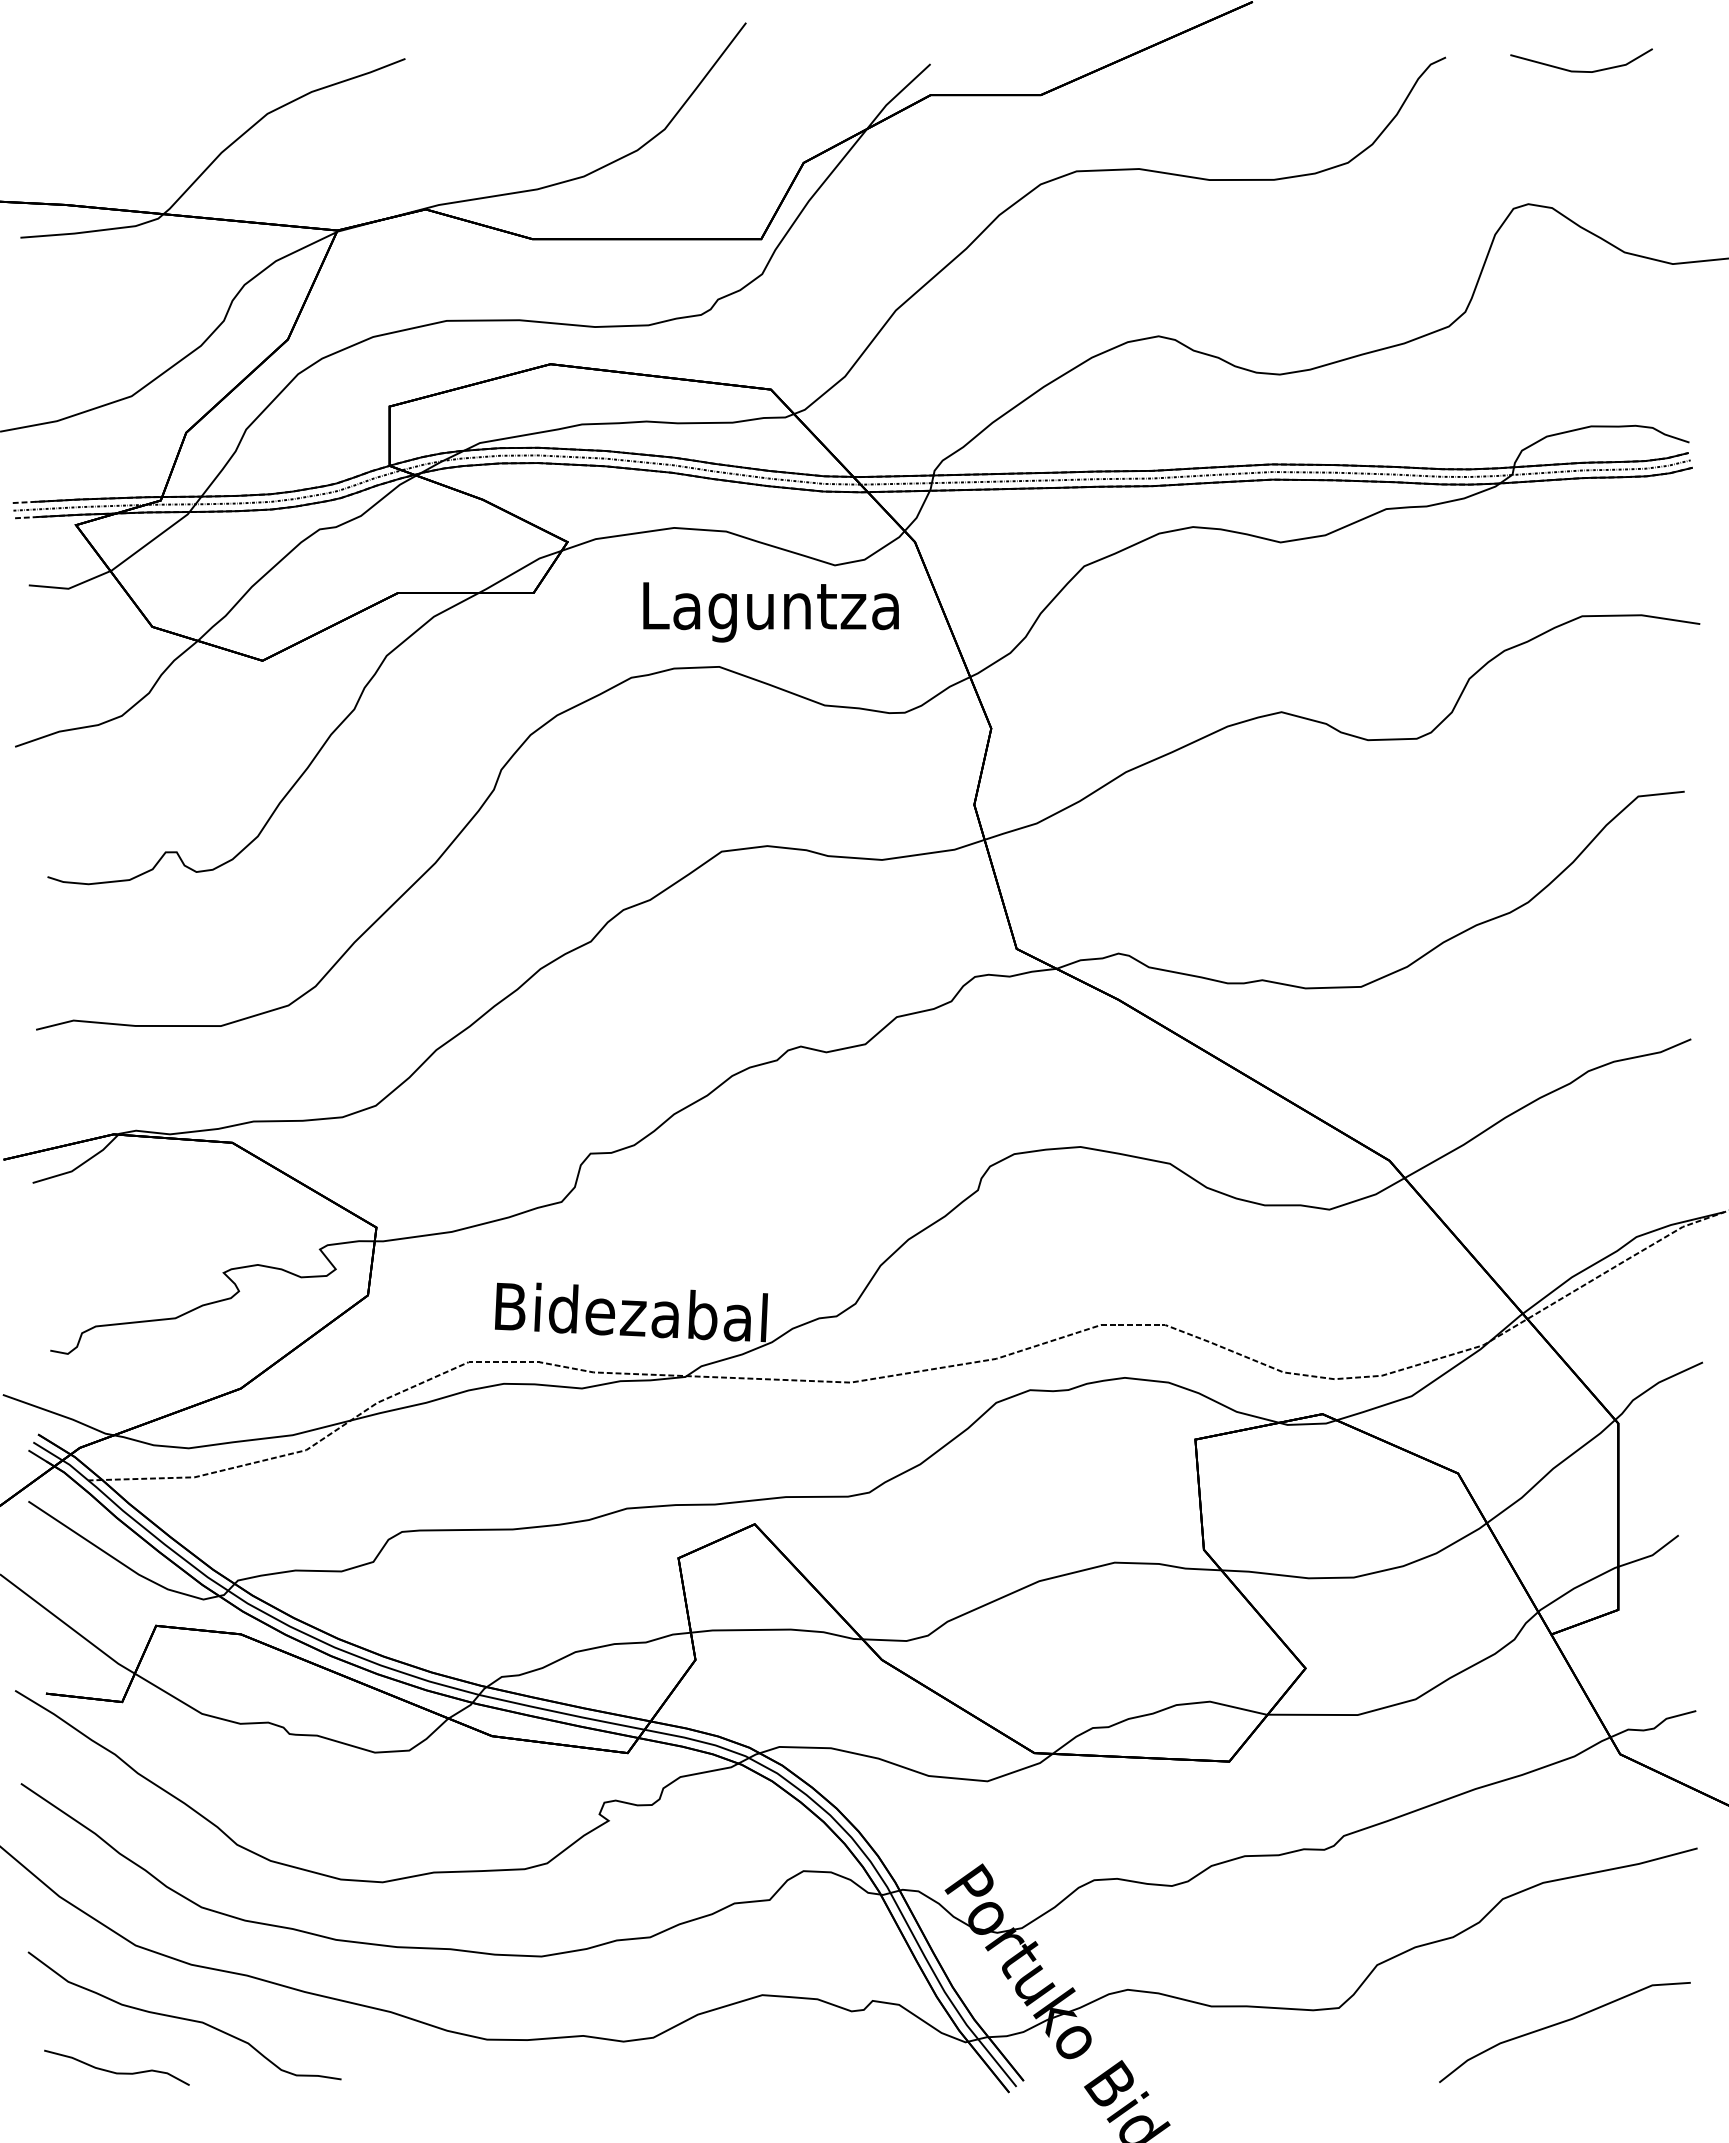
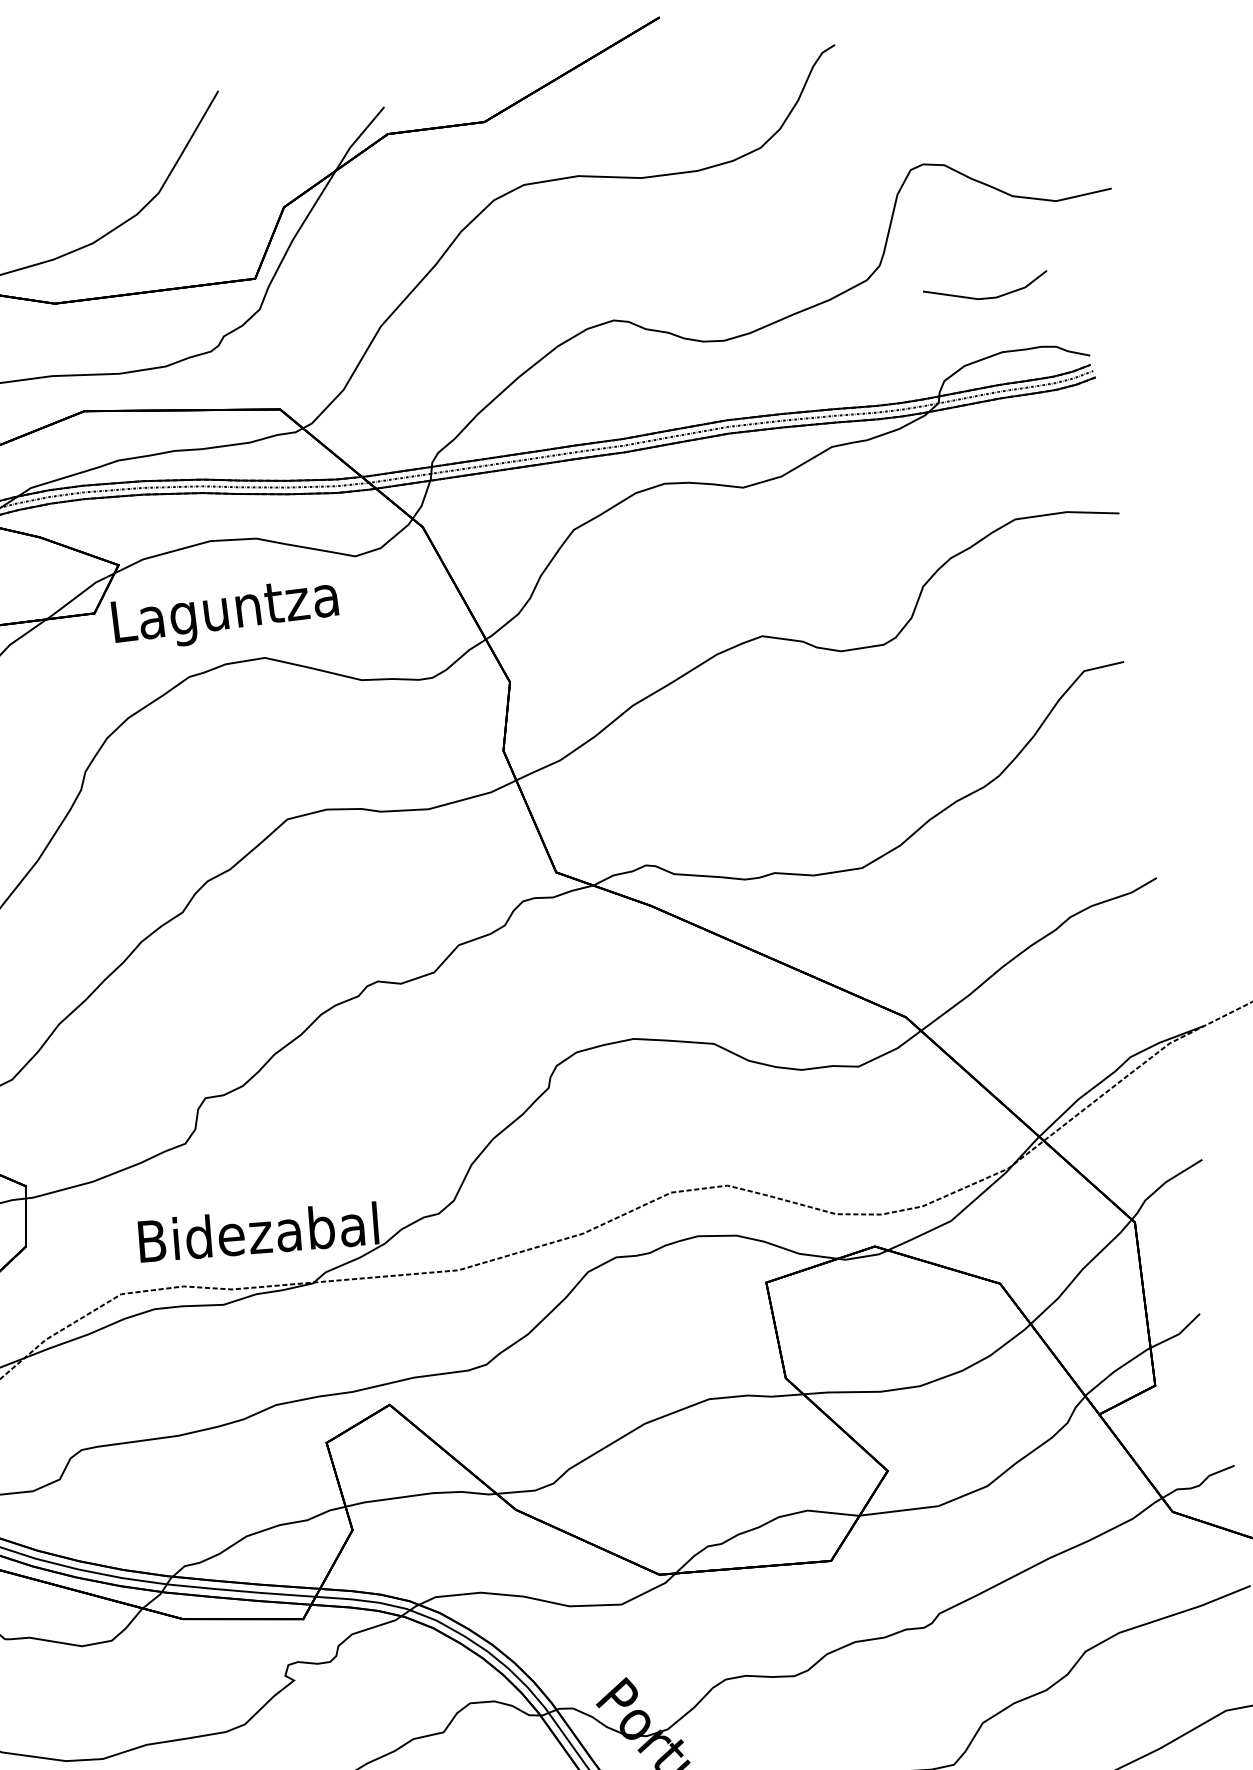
line: (1581, 70) -> (986, 297), moved
text: (770, 612) -> (225, 614), moved

